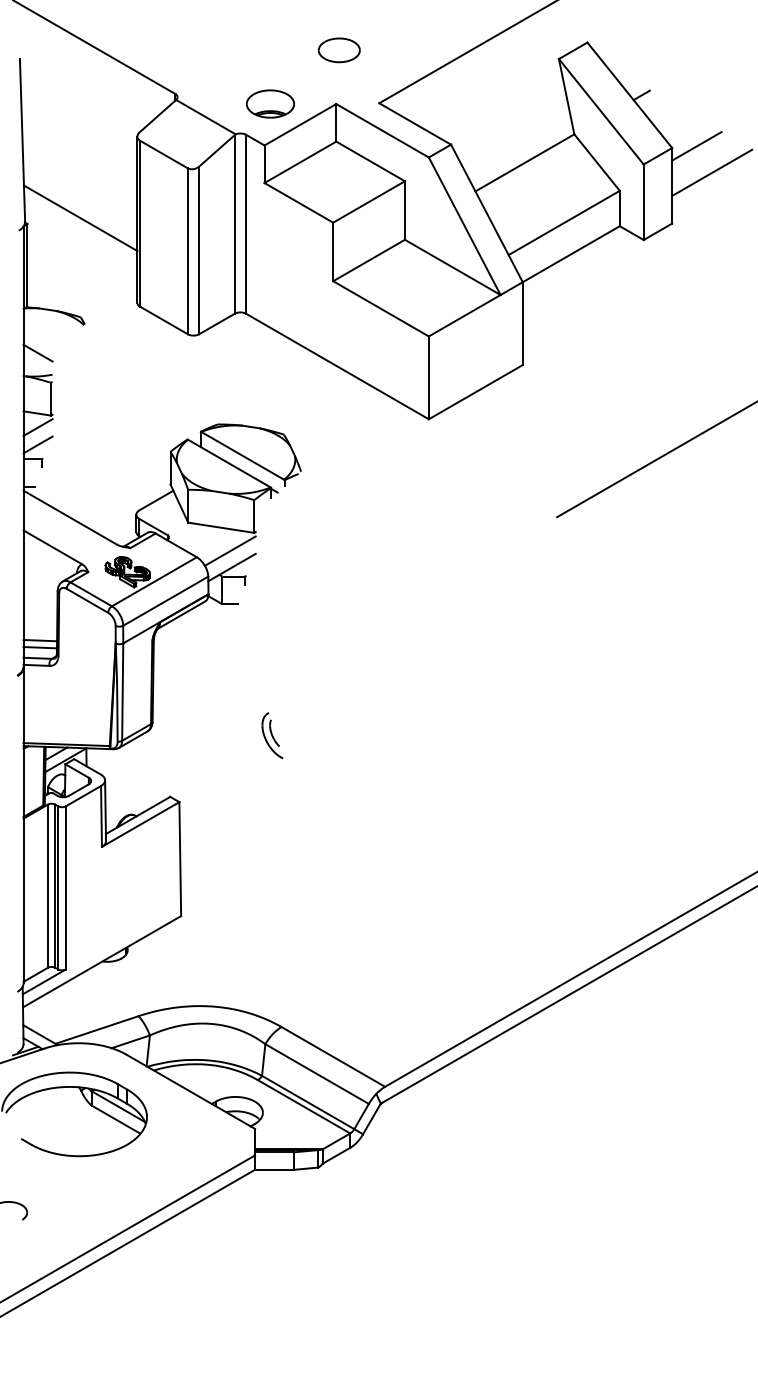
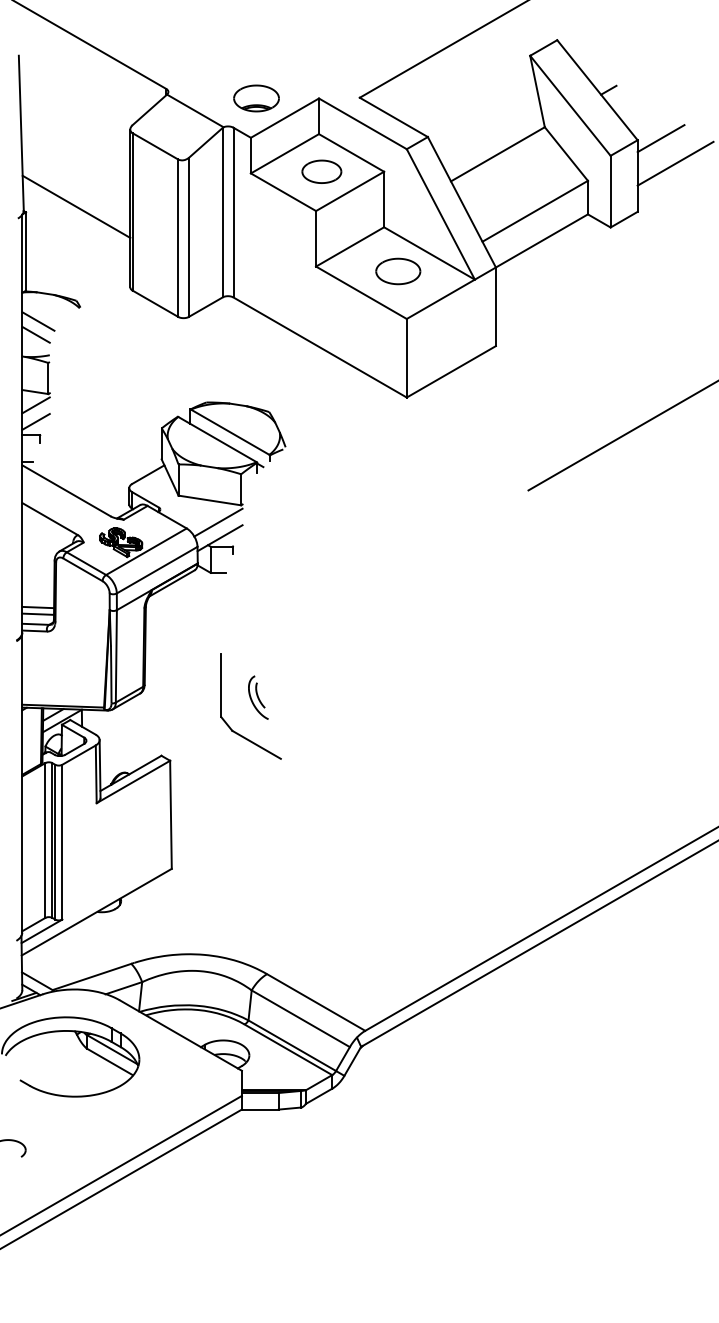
part: (338, 50) -> (321, 171), moved
part: (419, 286) -> (397, 271), added
line: (40, 338) -> (38, 320), added
part: (242, 765) -> (230, 726), added

